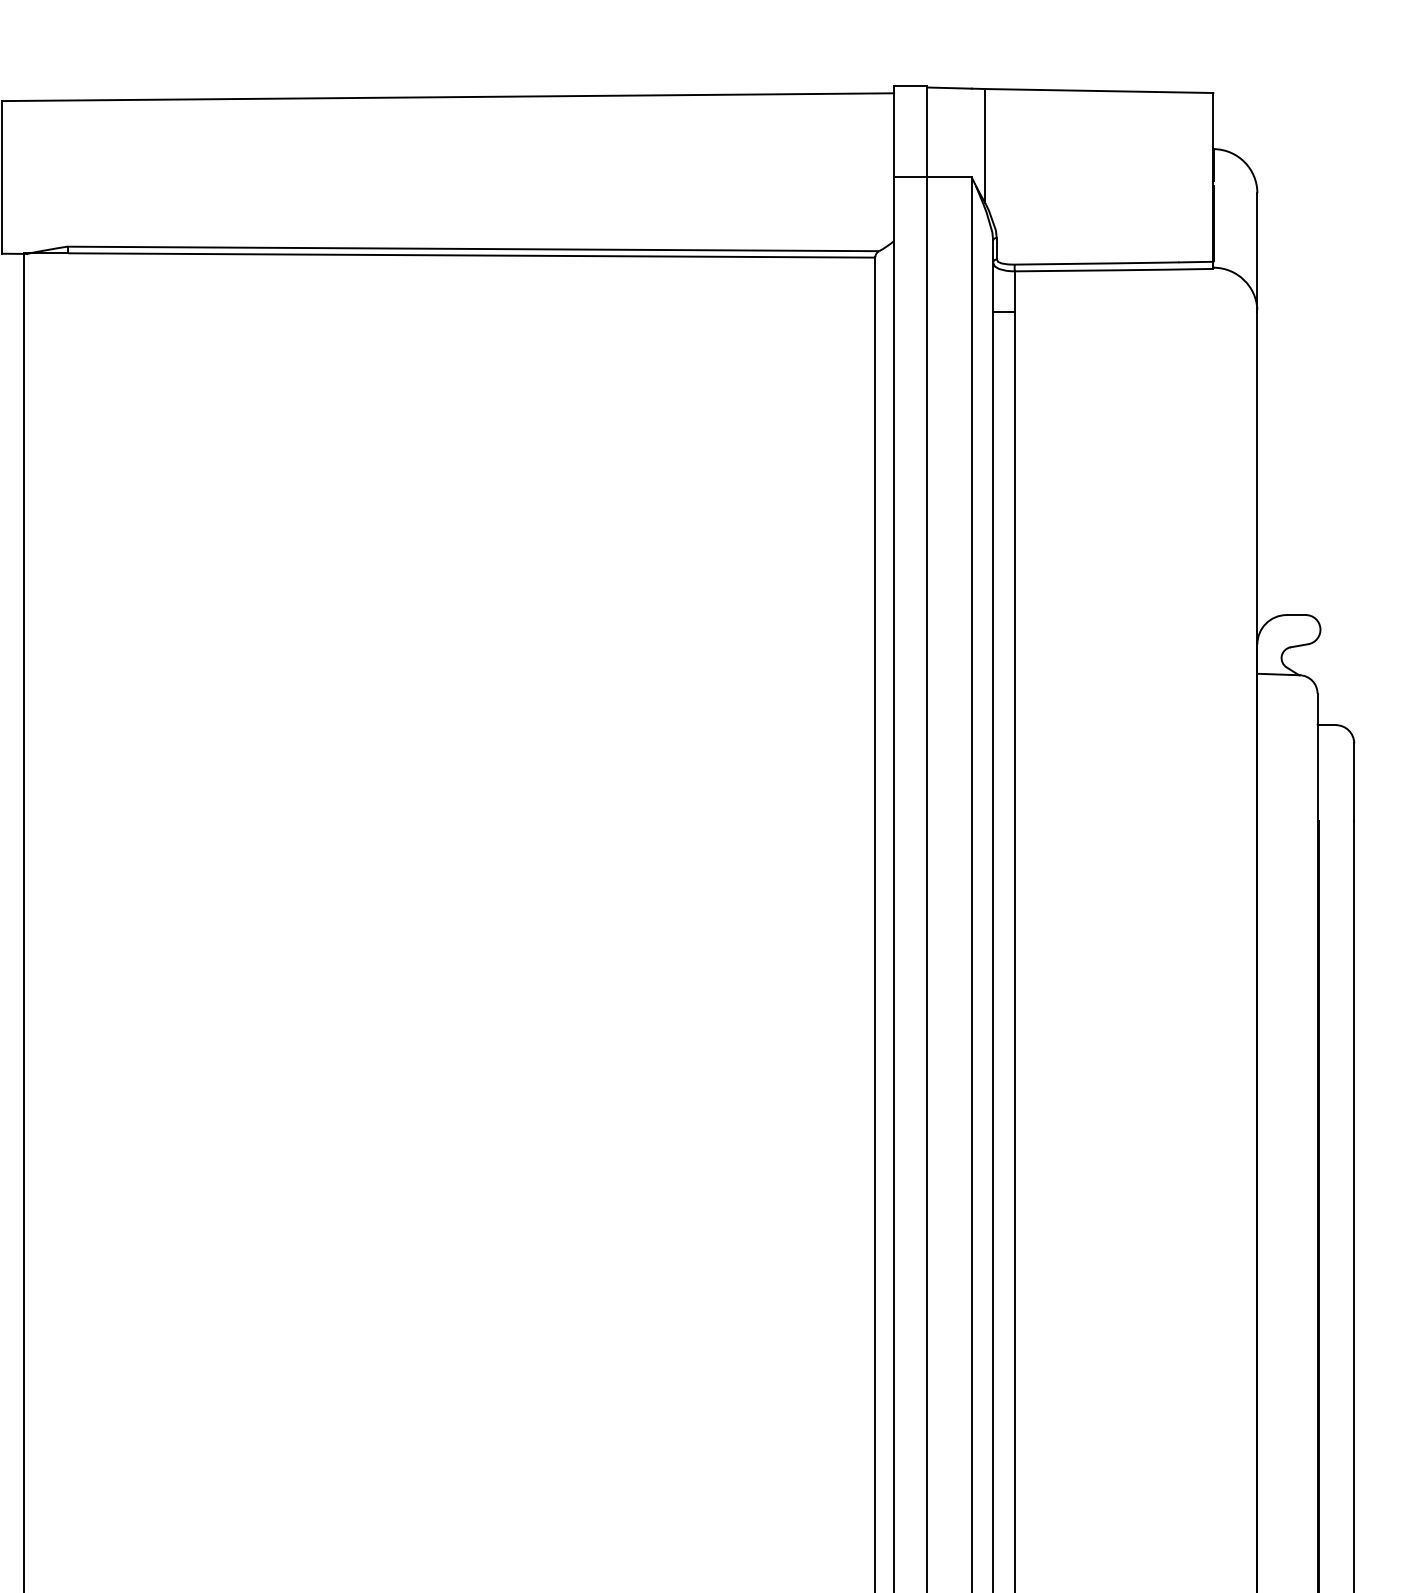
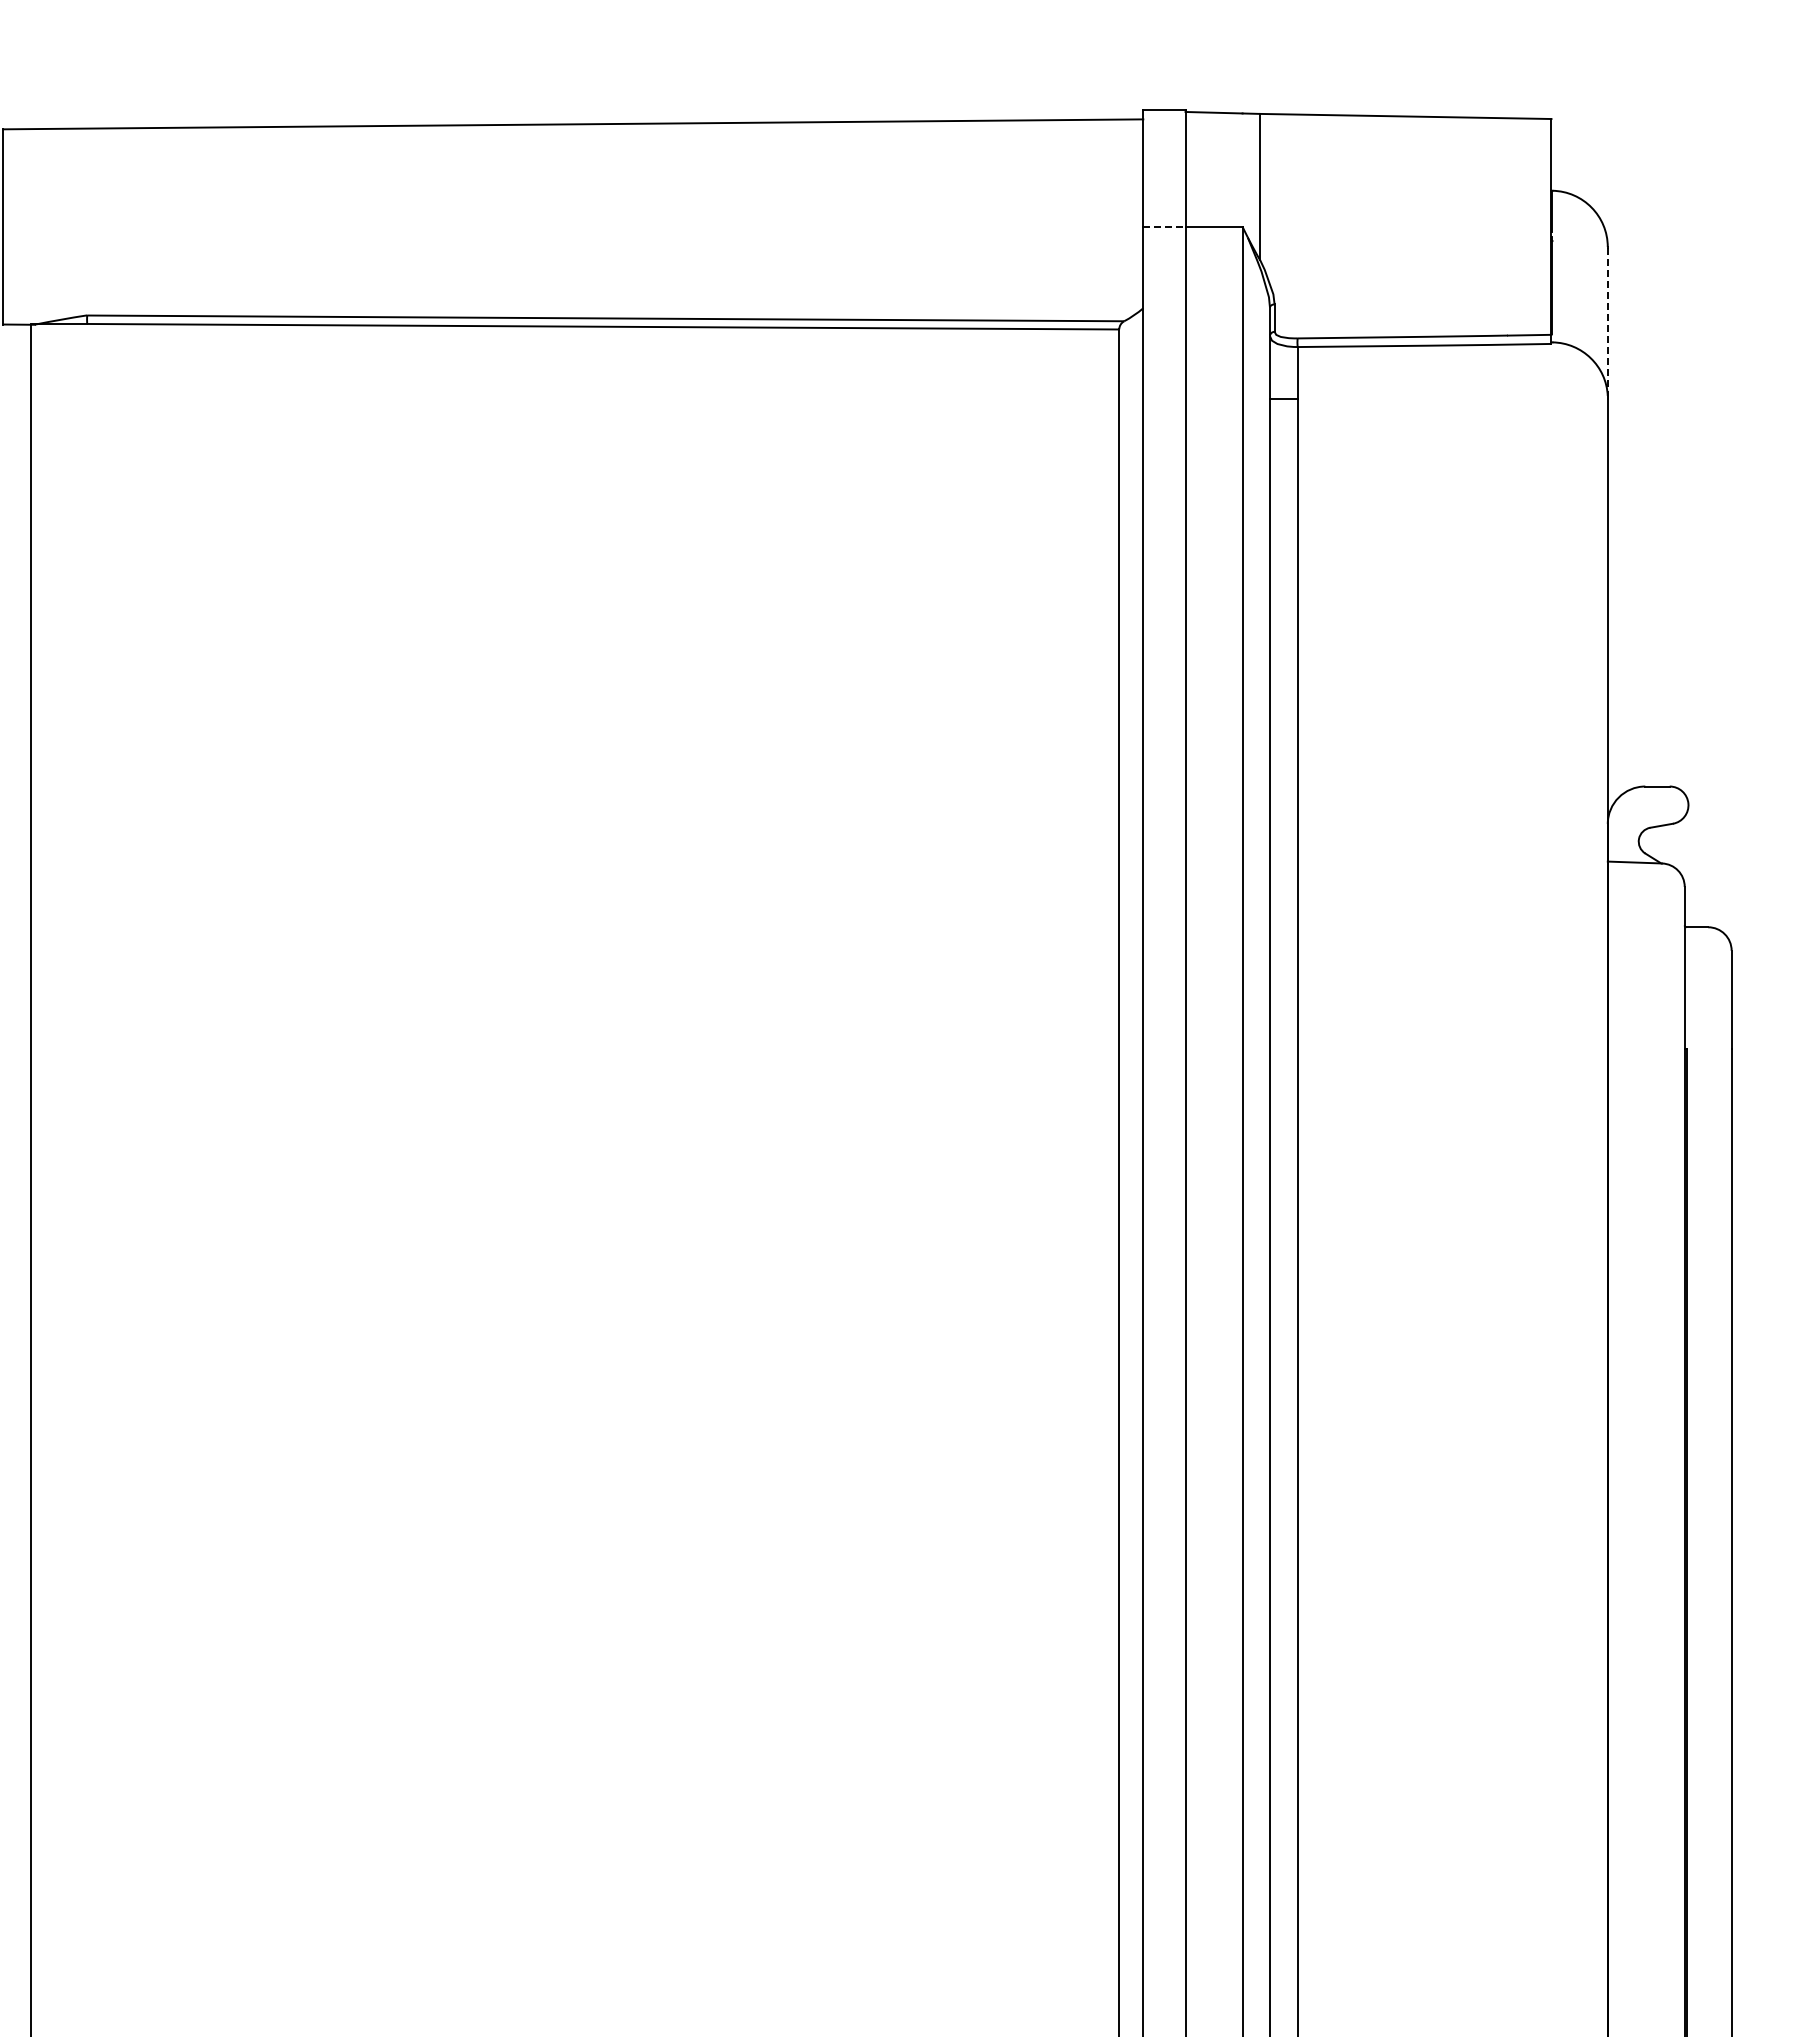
line: (910, 177) -> (1164, 226), solid -> dashed
line: (1257, 252) -> (1607, 323), solid -> dashed

